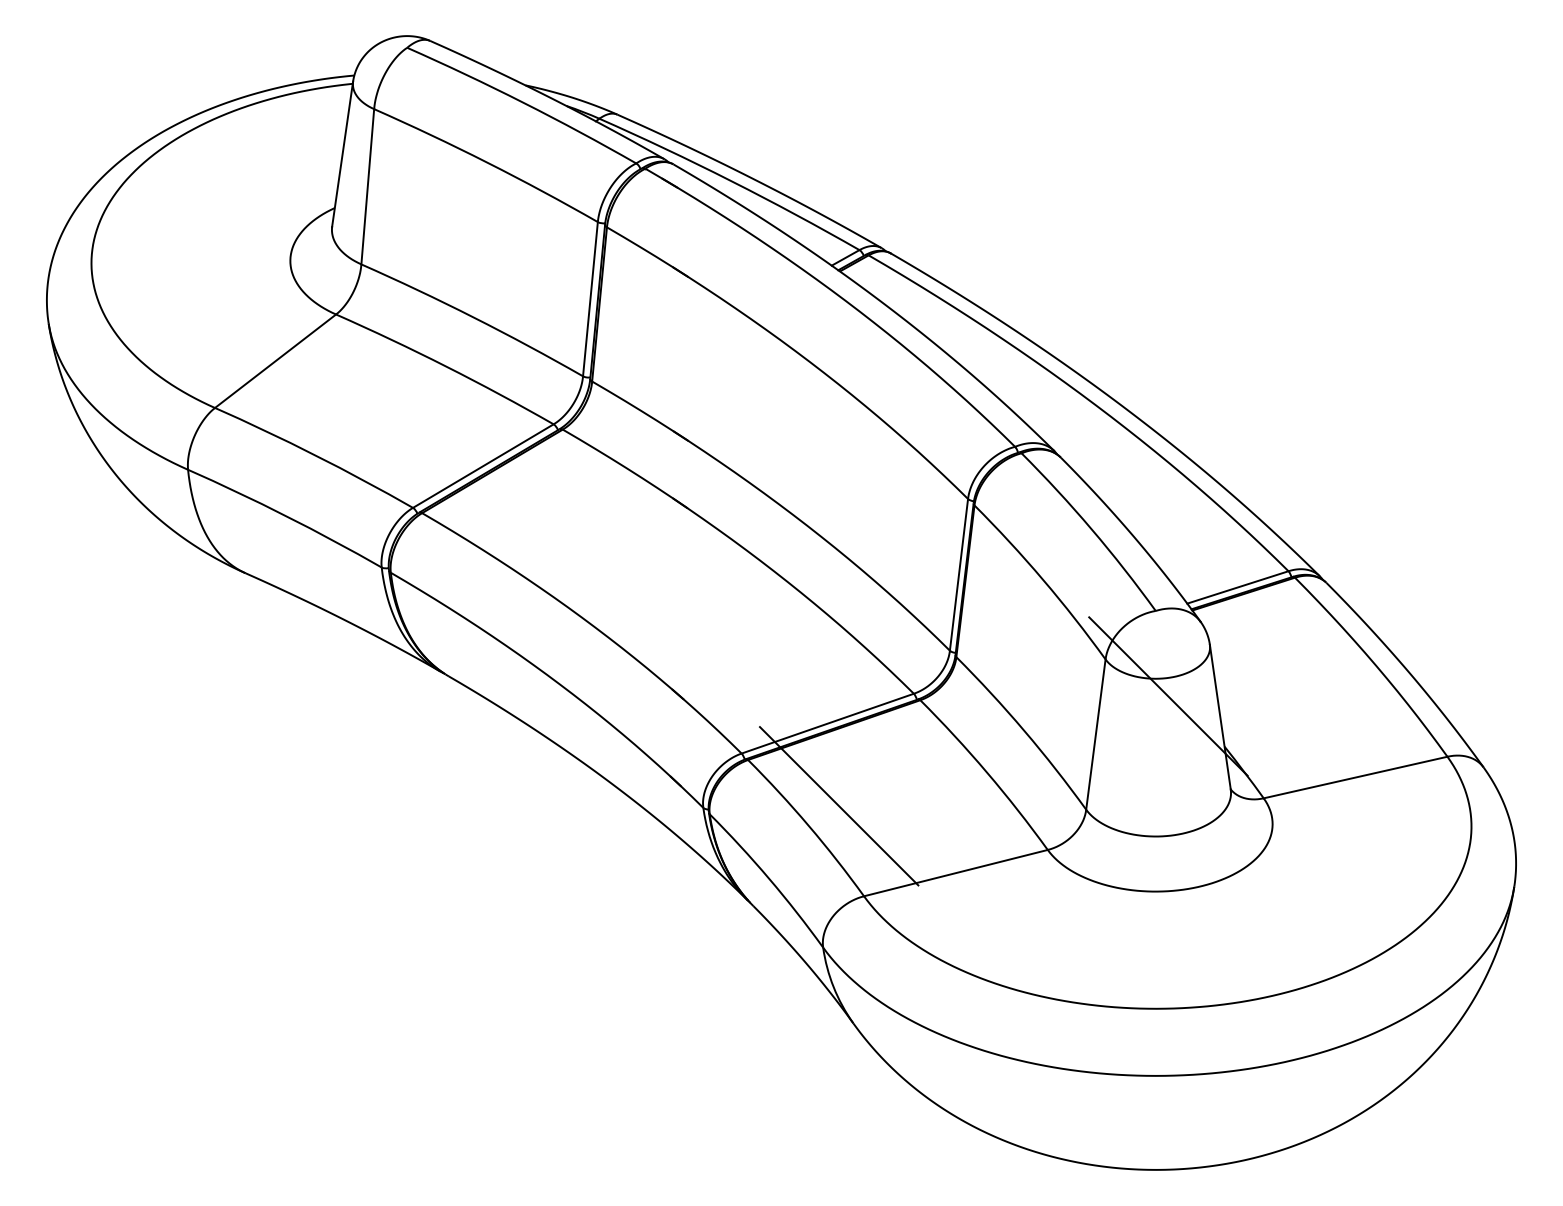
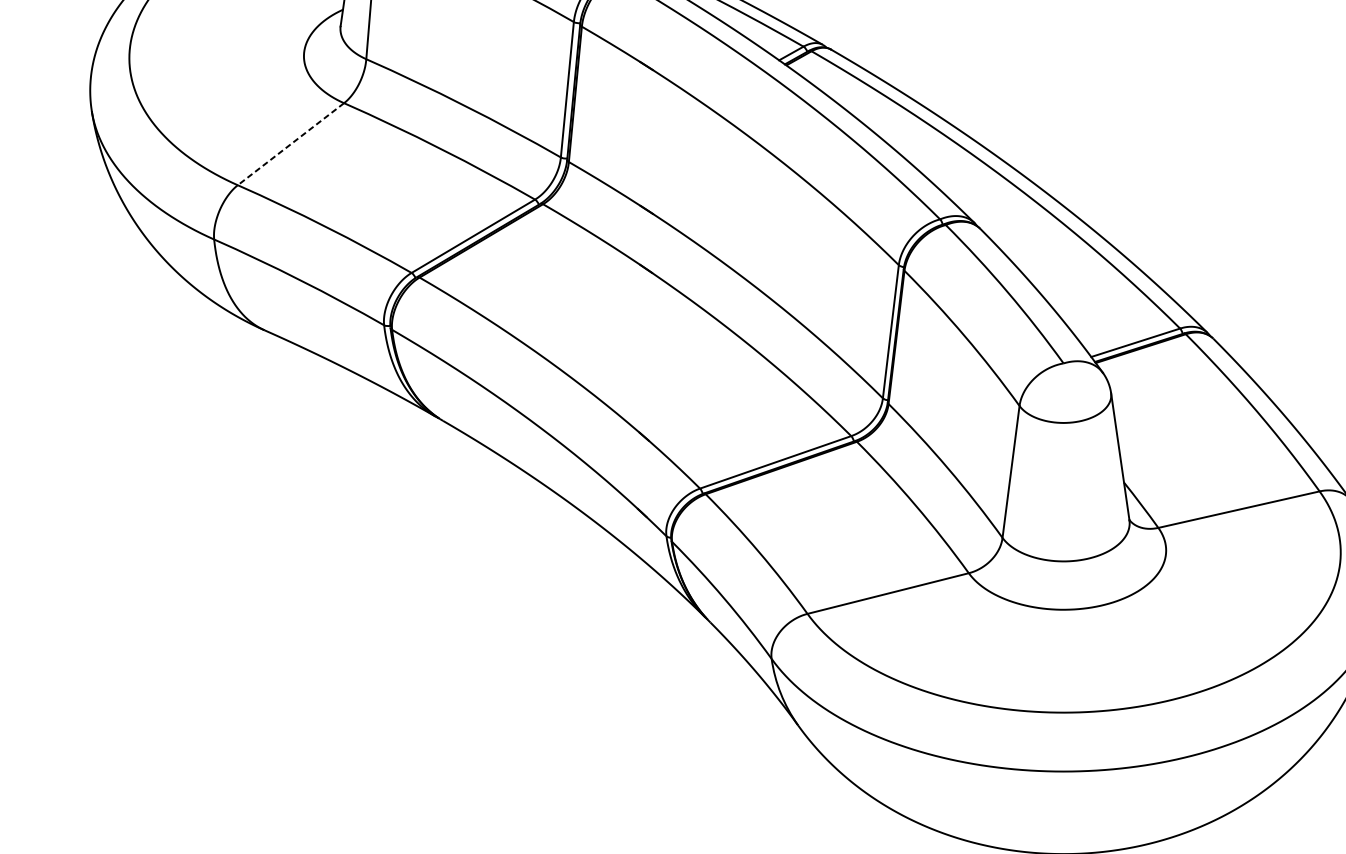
line: (275, 361) -> (290, 144), solid -> dashed
line: (1168, 696) -> (1074, 438), removed
line: (839, 806) -> (785, 535), removed

